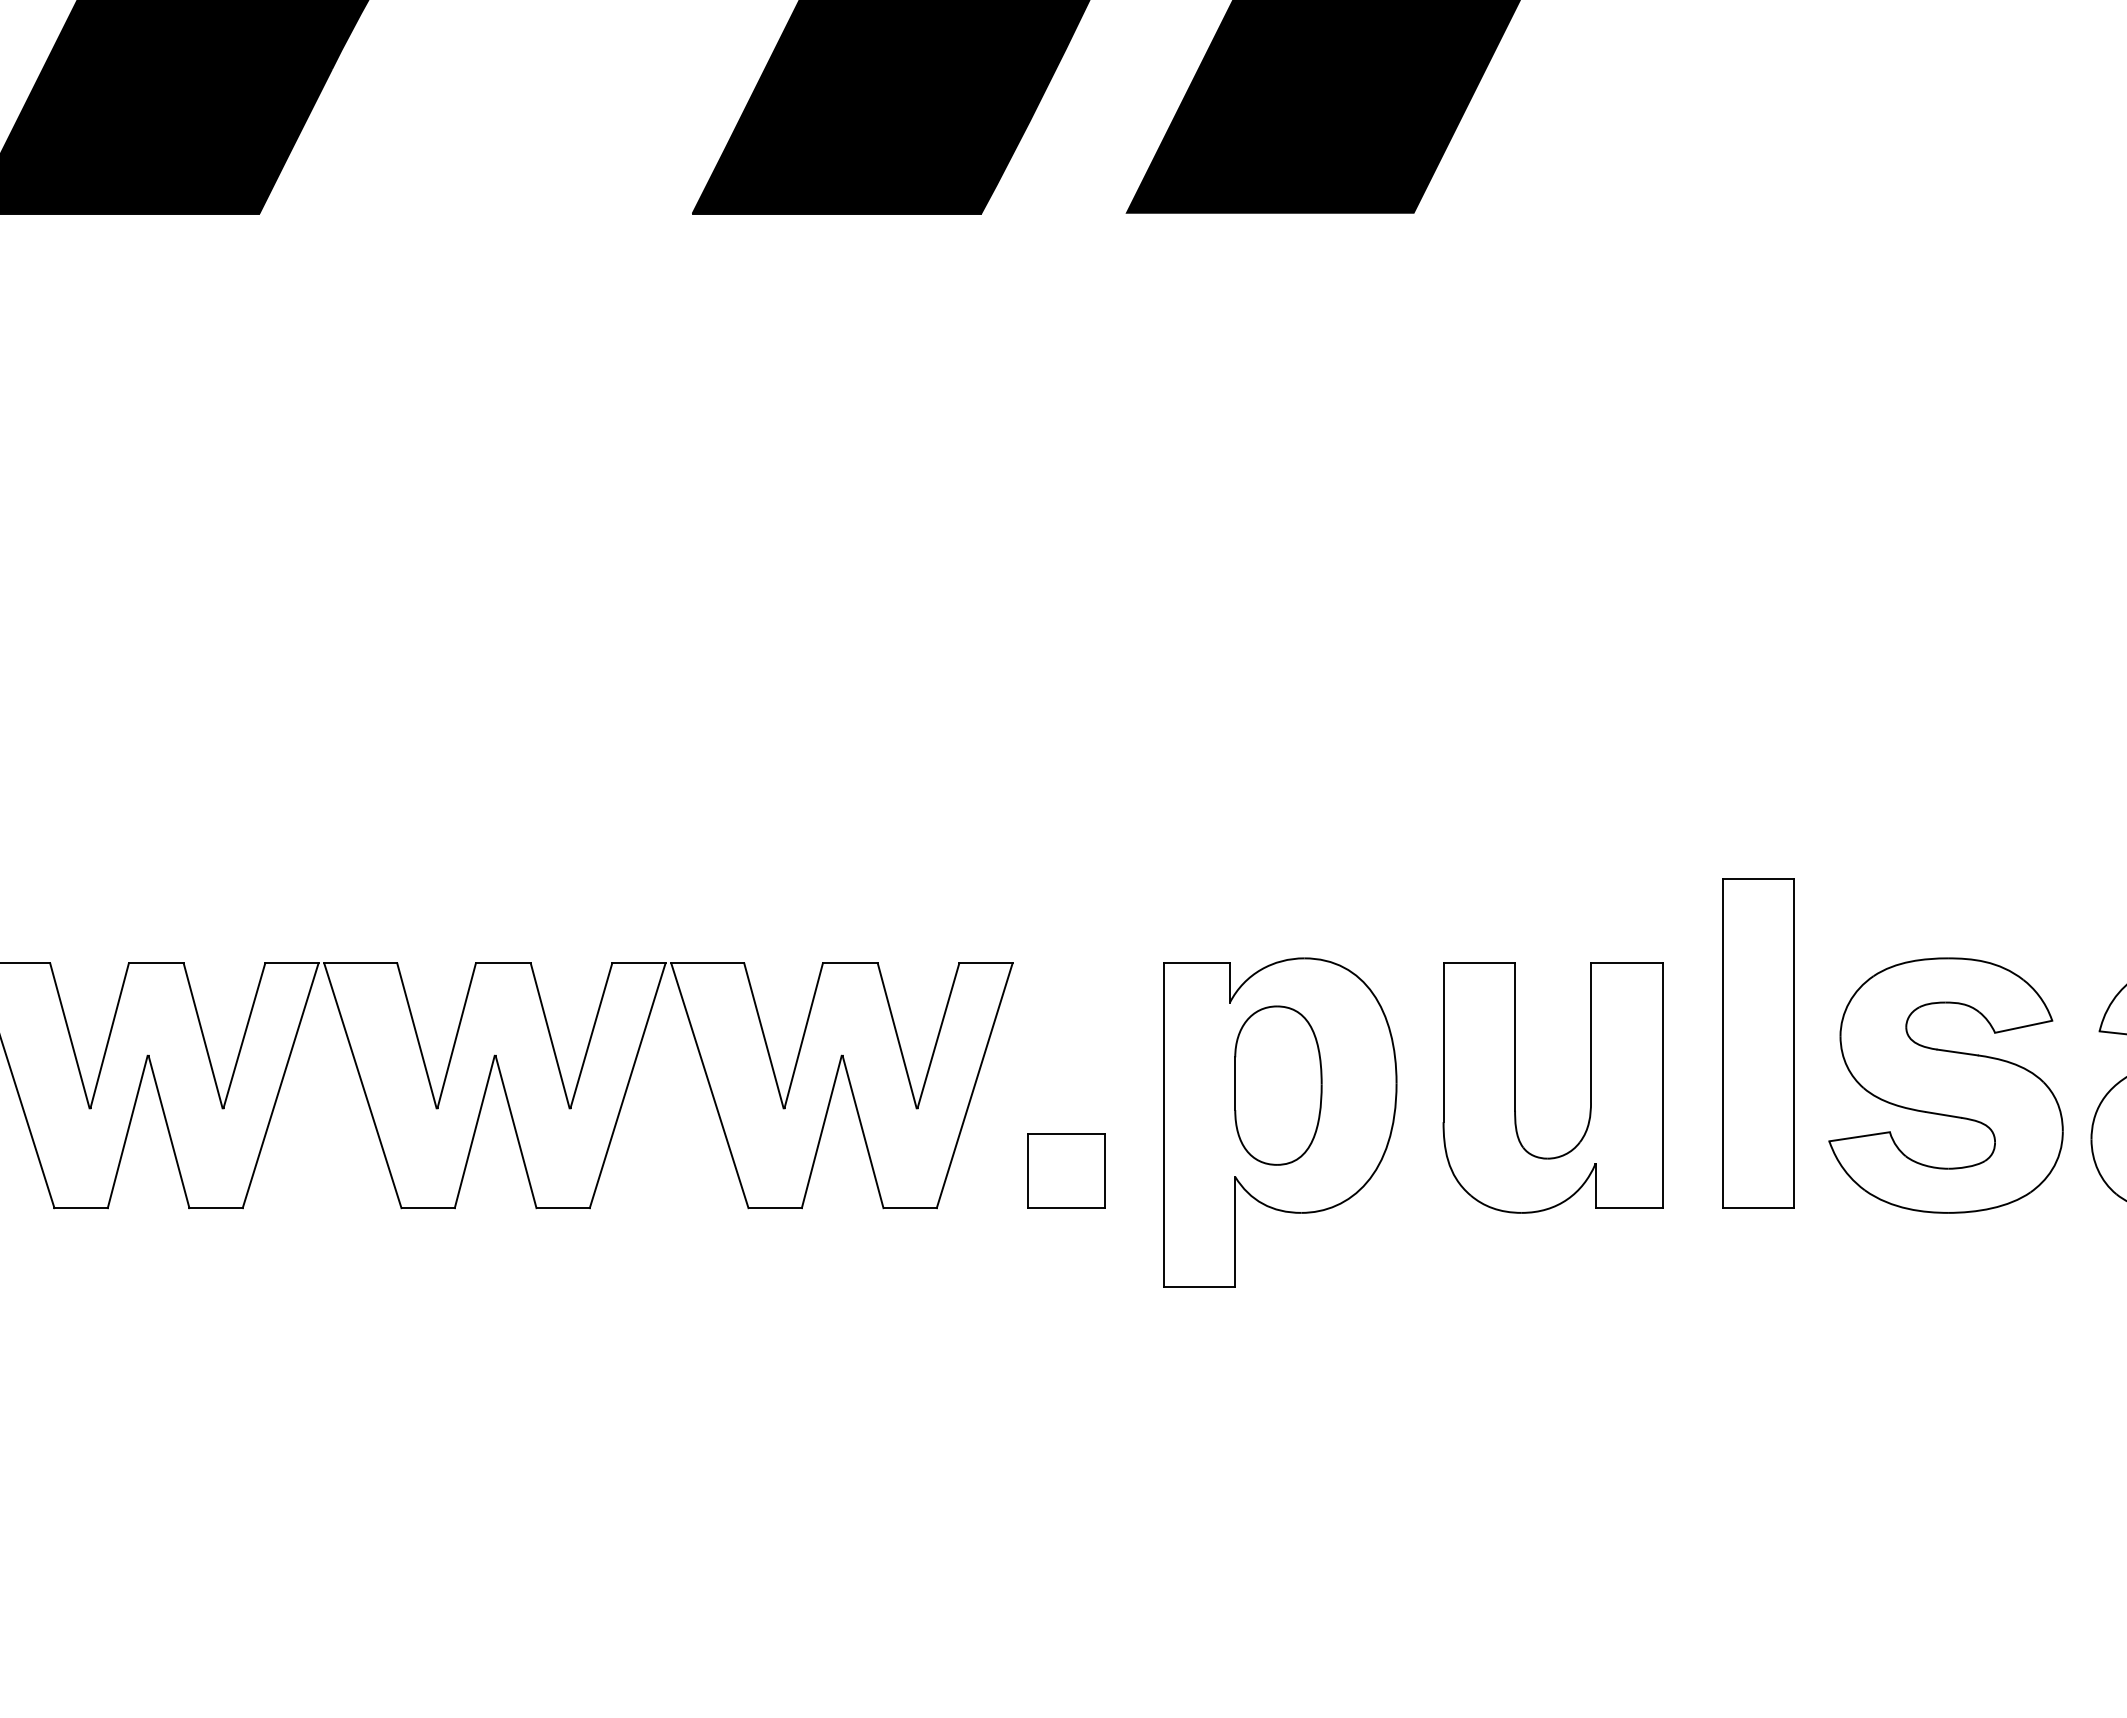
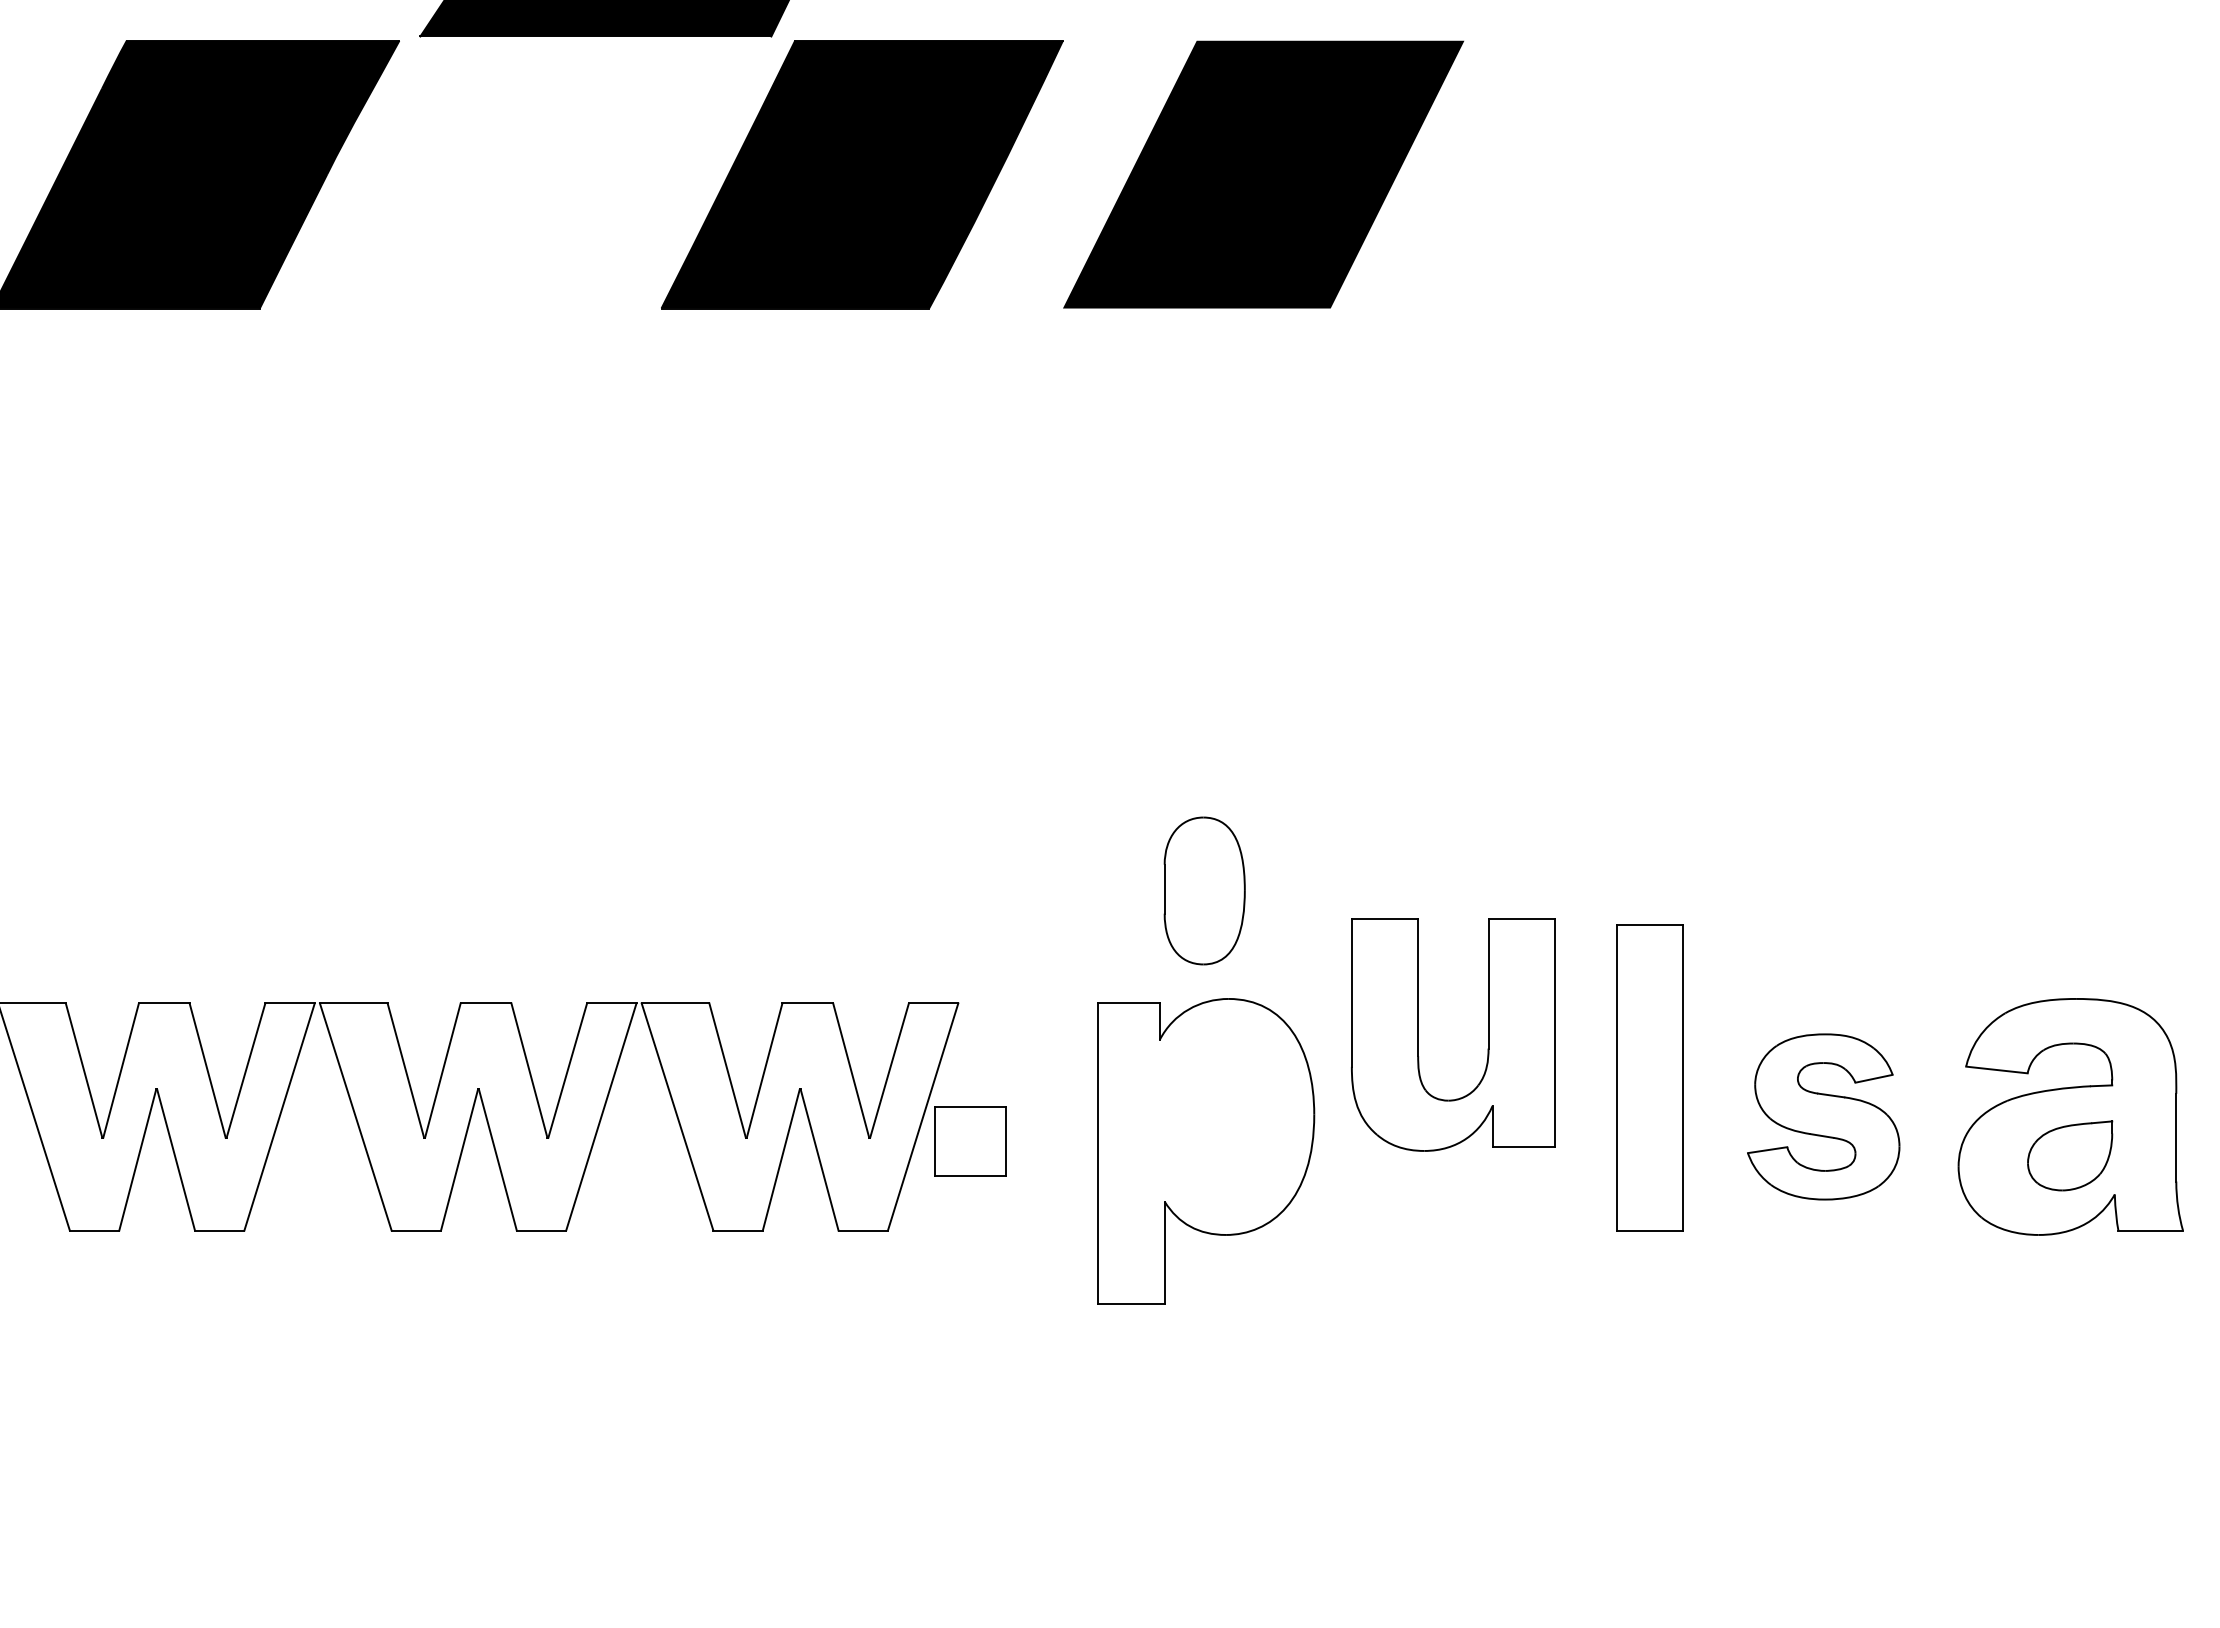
part: (1278, 1085) -> (1204, 890), moved
part: (1945, 1085) -> (1823, 1116), size x0.7
part: (1515, 1087) -> (1418, 1034), moved
part: (1066, 1171) -> (970, 1141), moved

